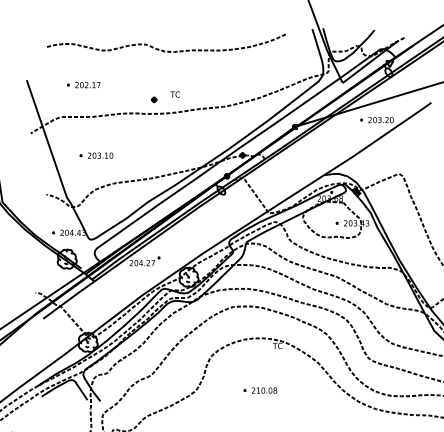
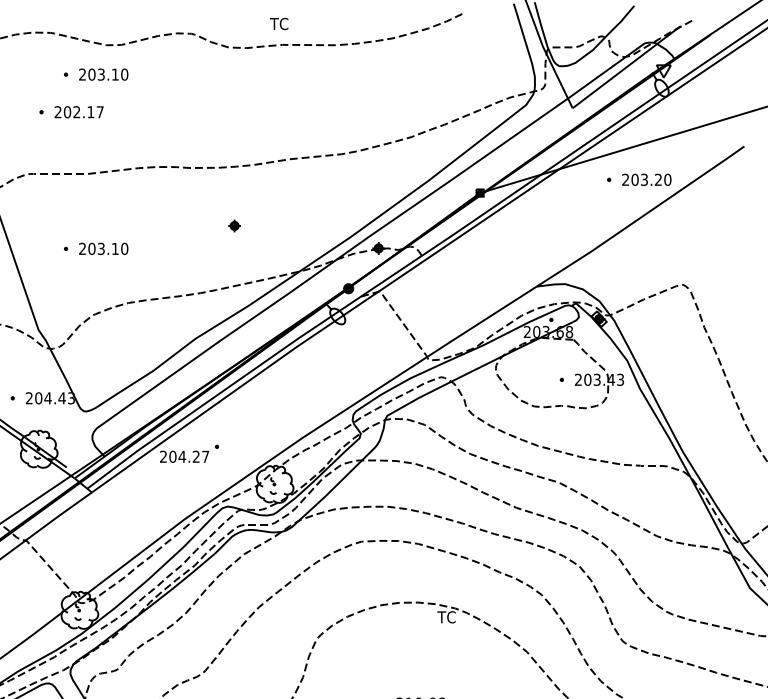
part: (96, 65) -> (95, 74), added
text: (174, 94) -> (277, 23), moved
part: (154, 99) -> (235, 225), moved

